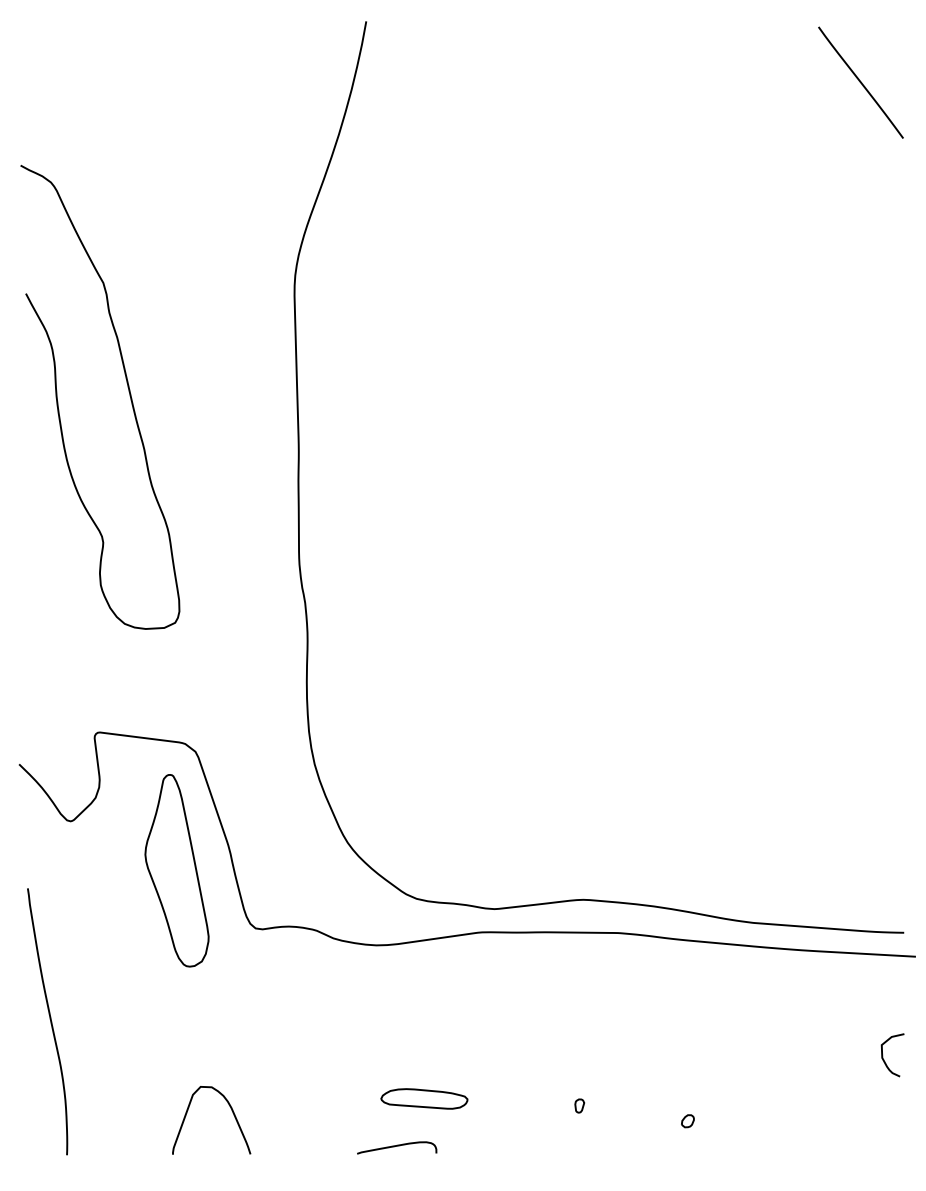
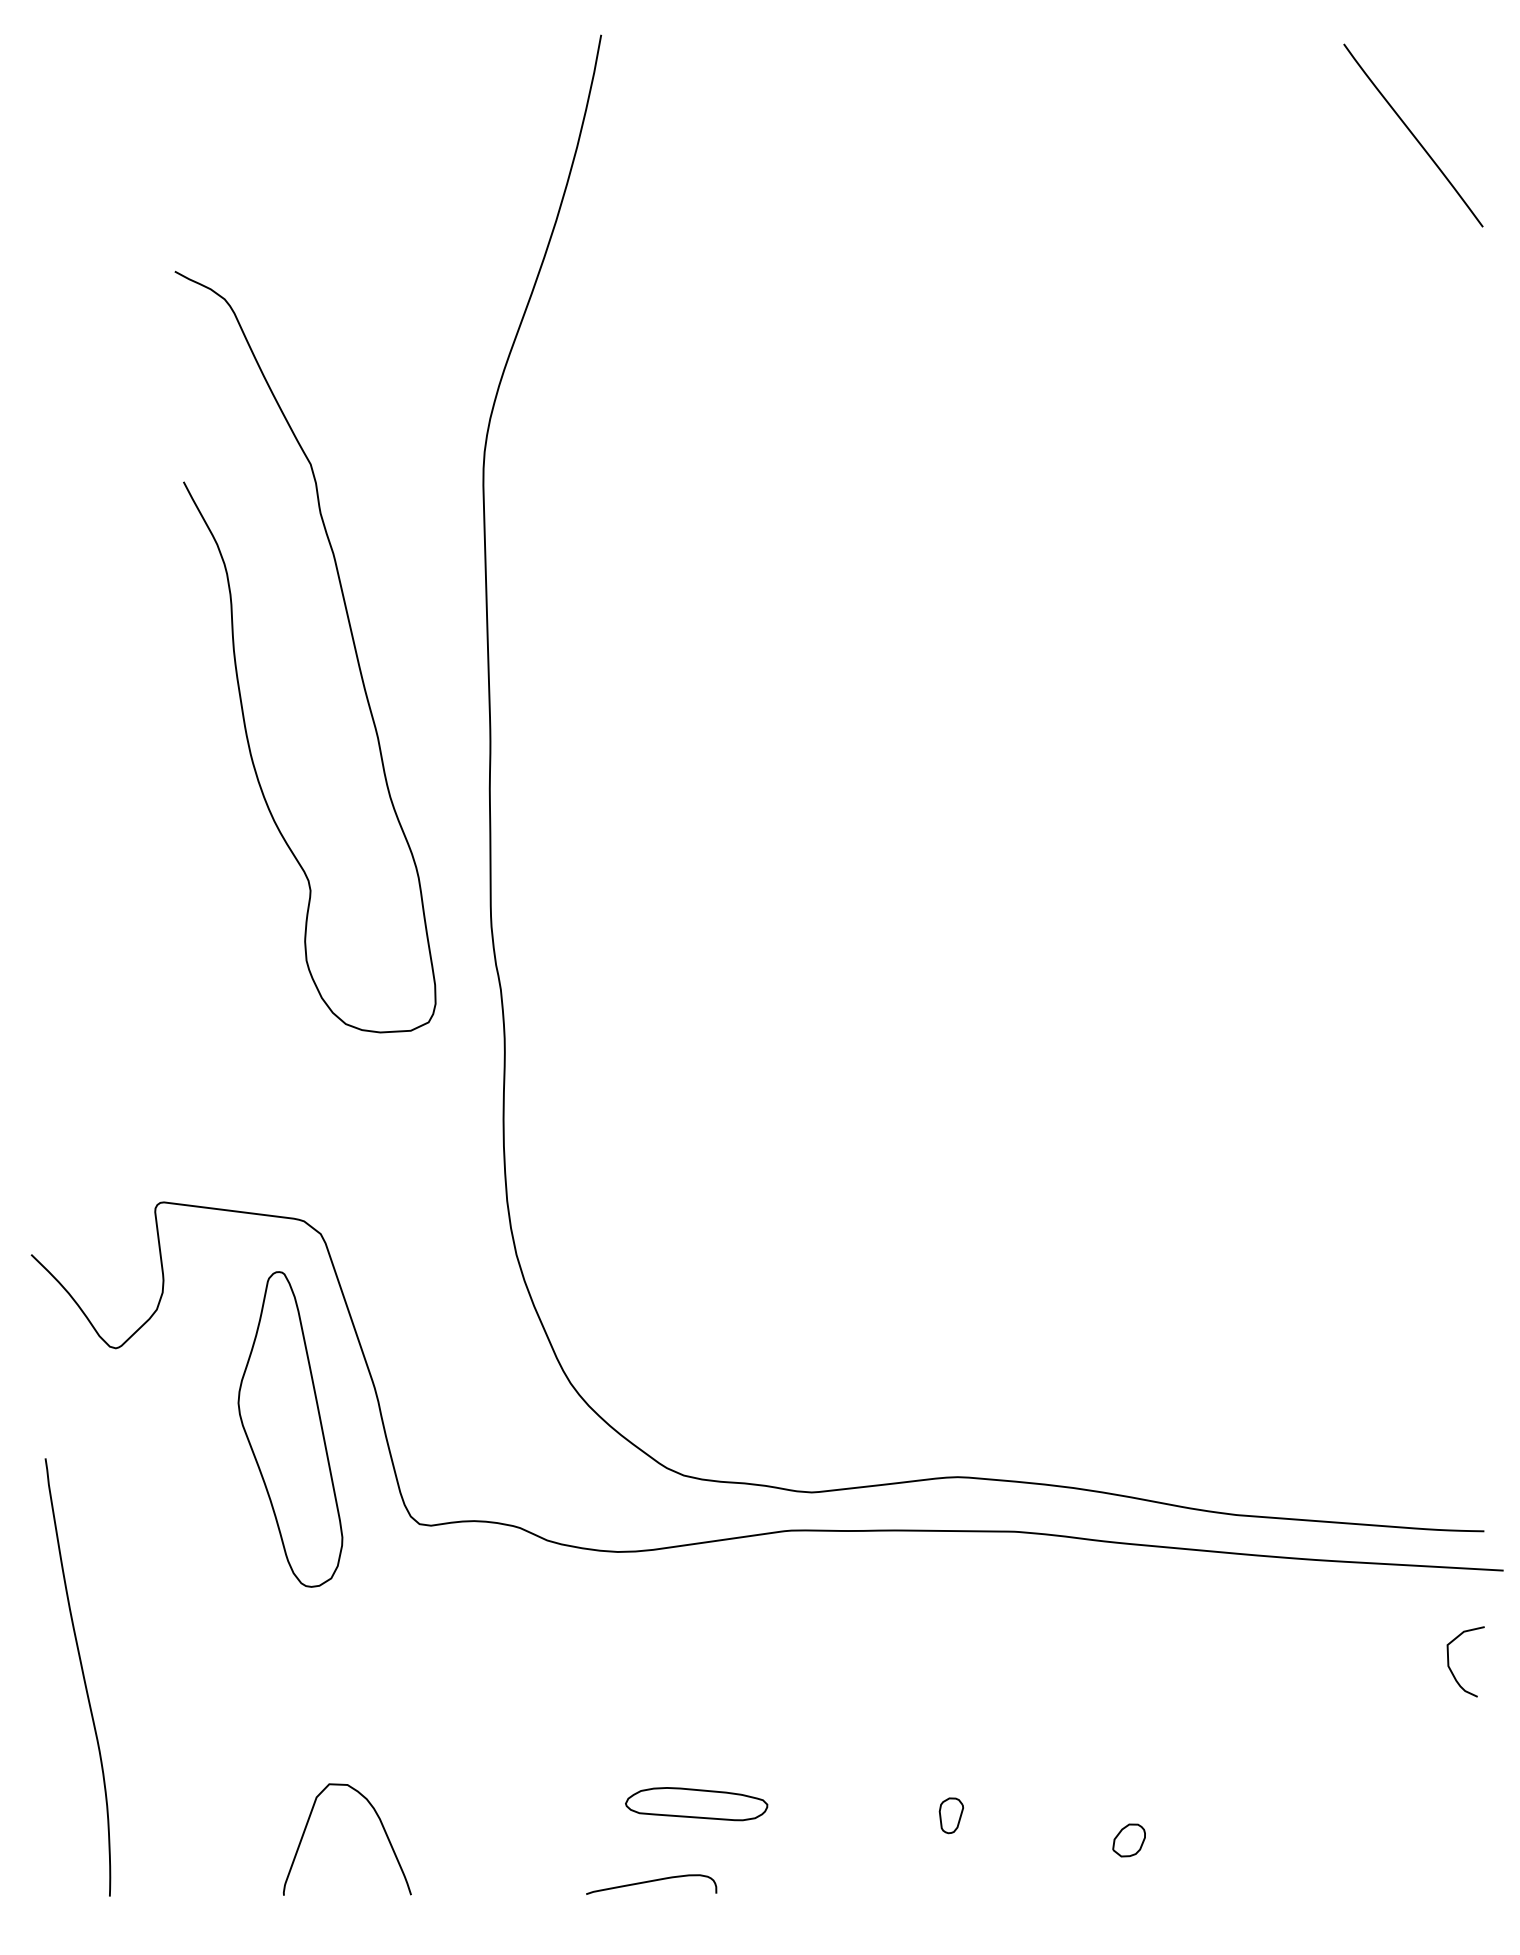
curve: (128, 391) -> (351, 642), moved
curve: (884, 1059) -> (1452, 1668), moved
part: (579, 1105) -> (951, 1814), size x1.6
part: (687, 1121) -> (1128, 1841), size x1.6

